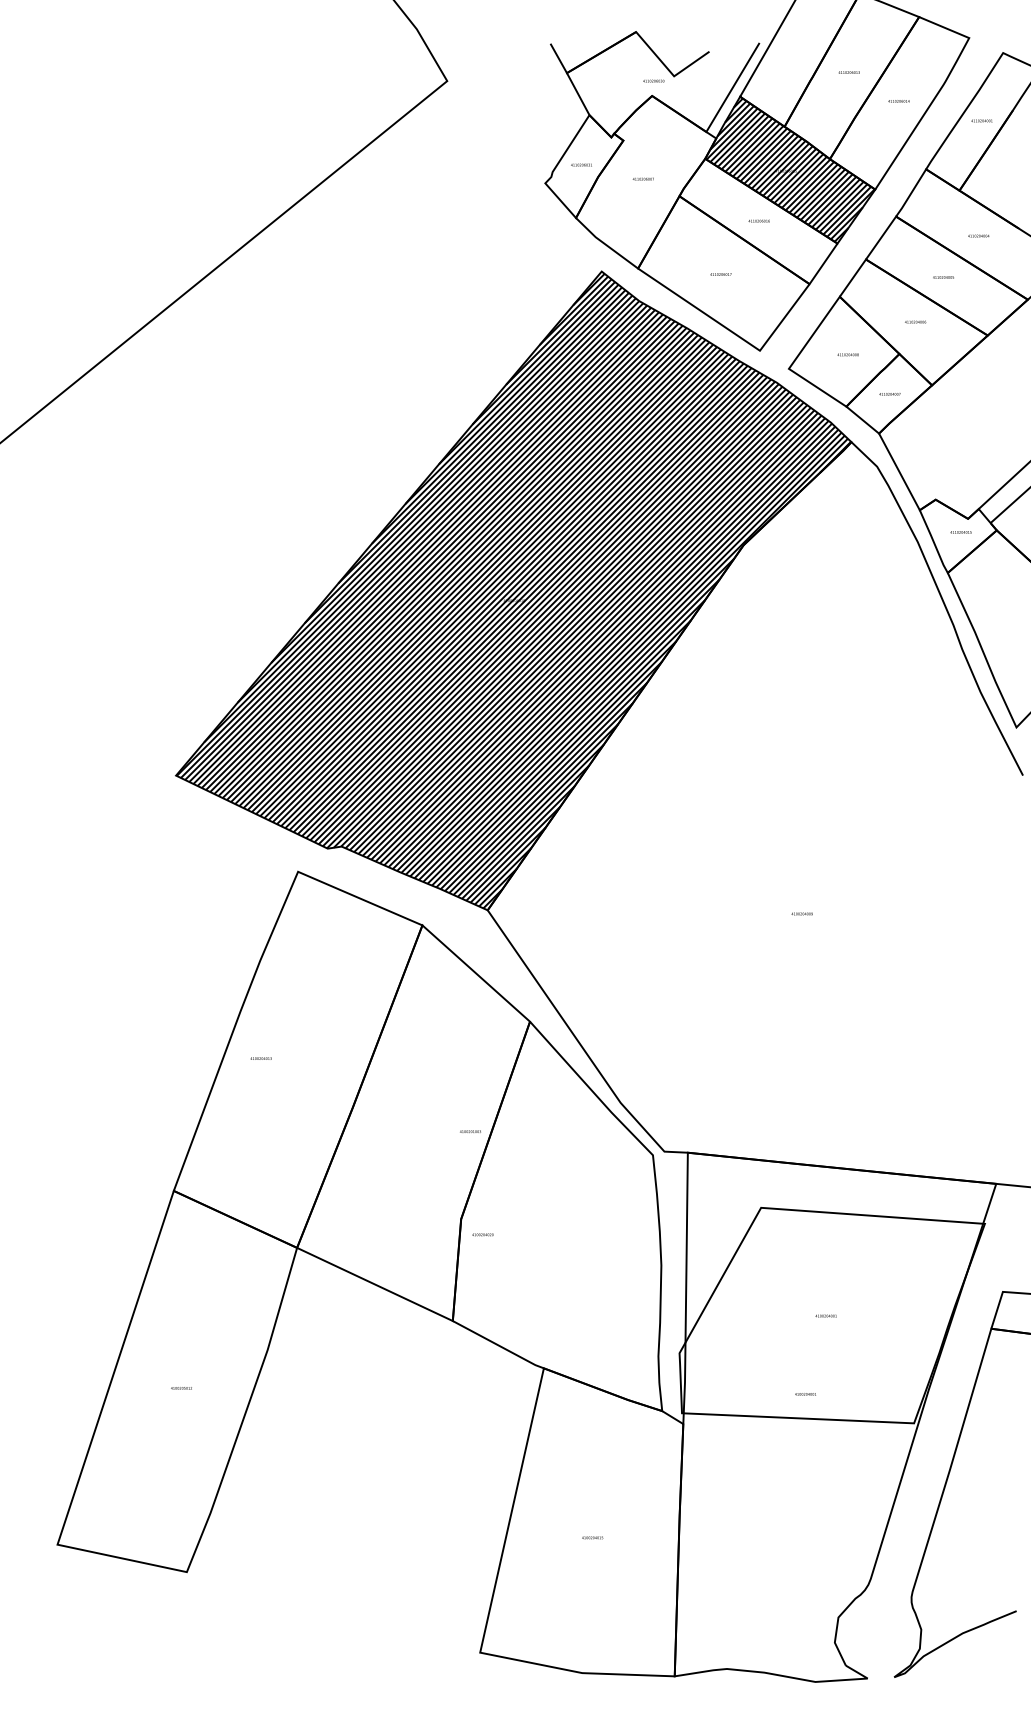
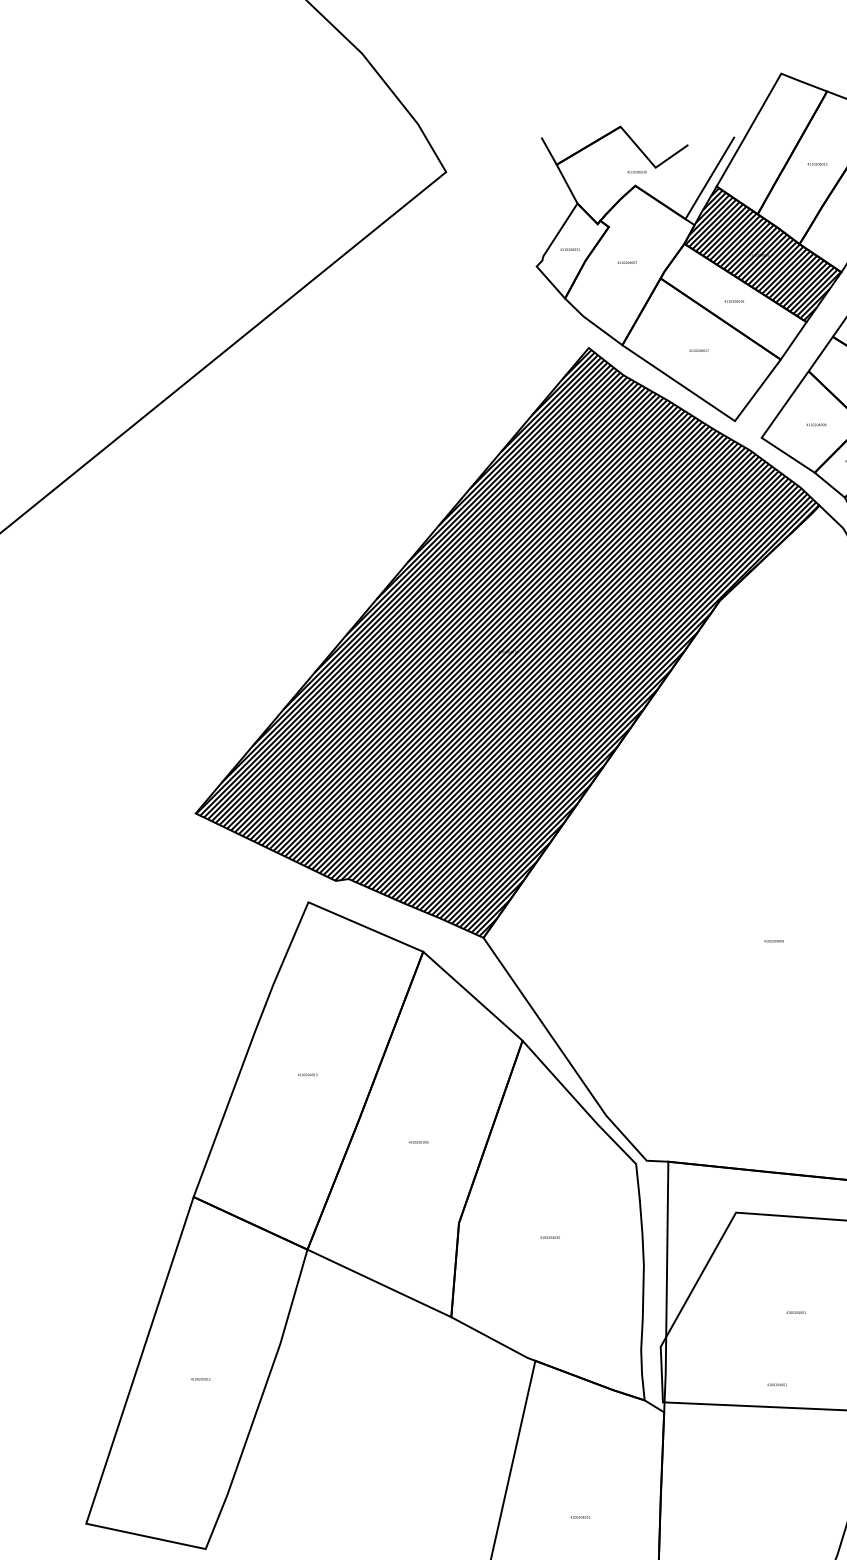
text: (260, 1058) -> (306, 1074), moved
text: (470, 1131) -> (418, 1142), moved
text: (482, 1234) -> (549, 1237), moved

